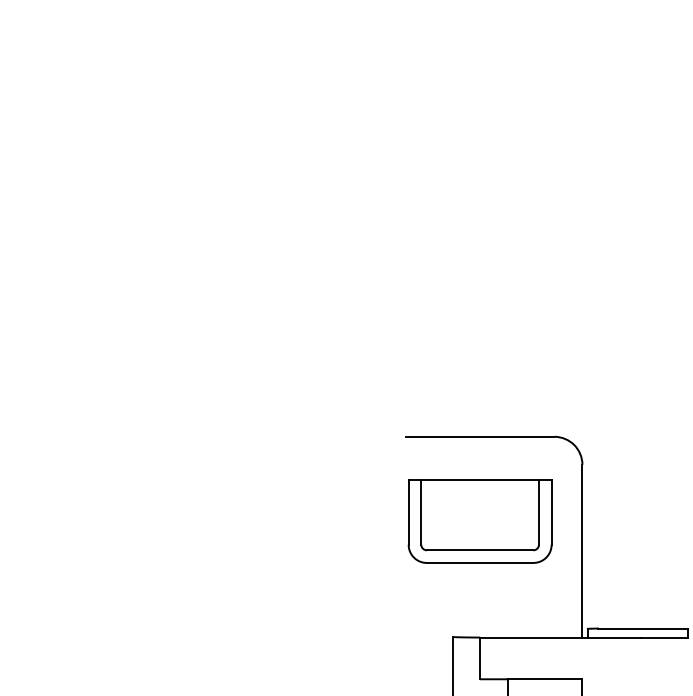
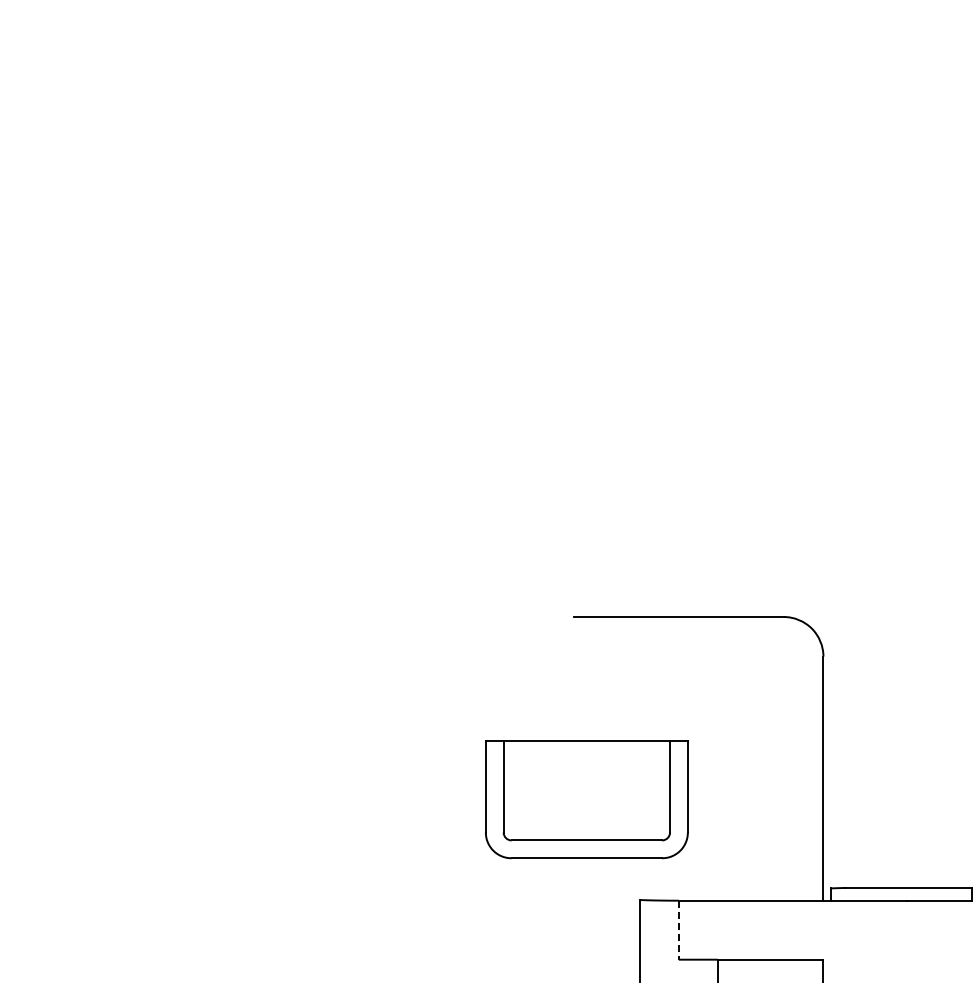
part: (479, 521) -> (586, 799), moved
line: (479, 658) -> (678, 930), solid -> dashed

